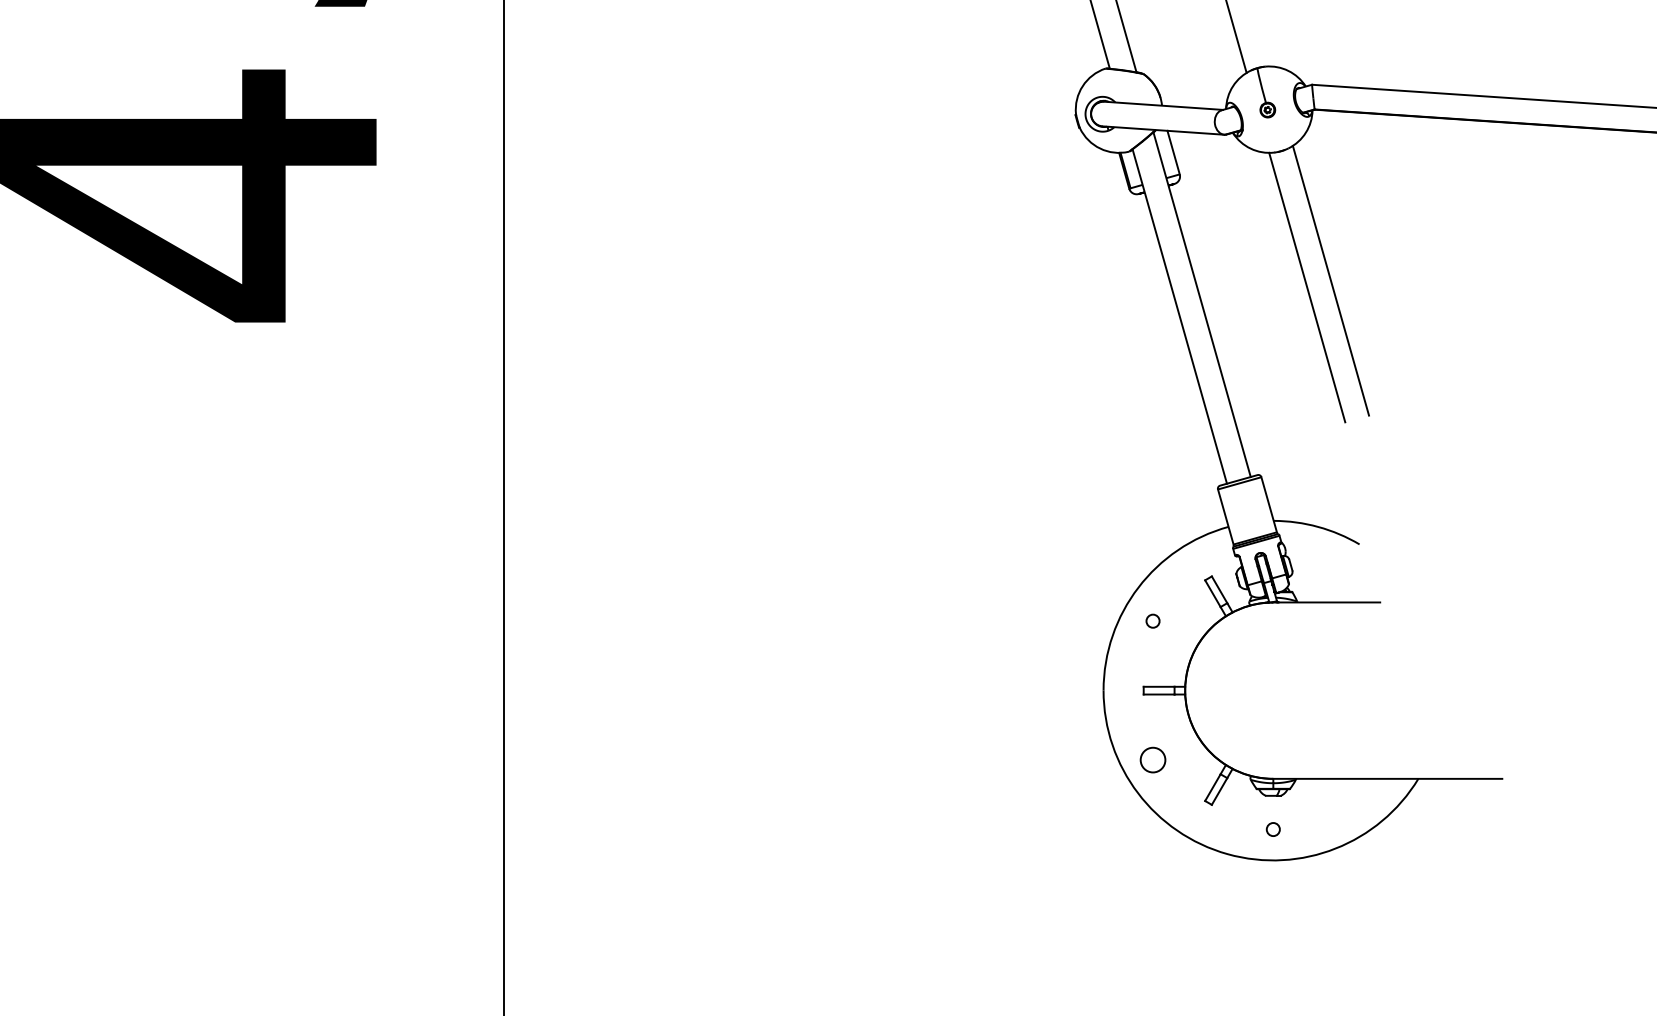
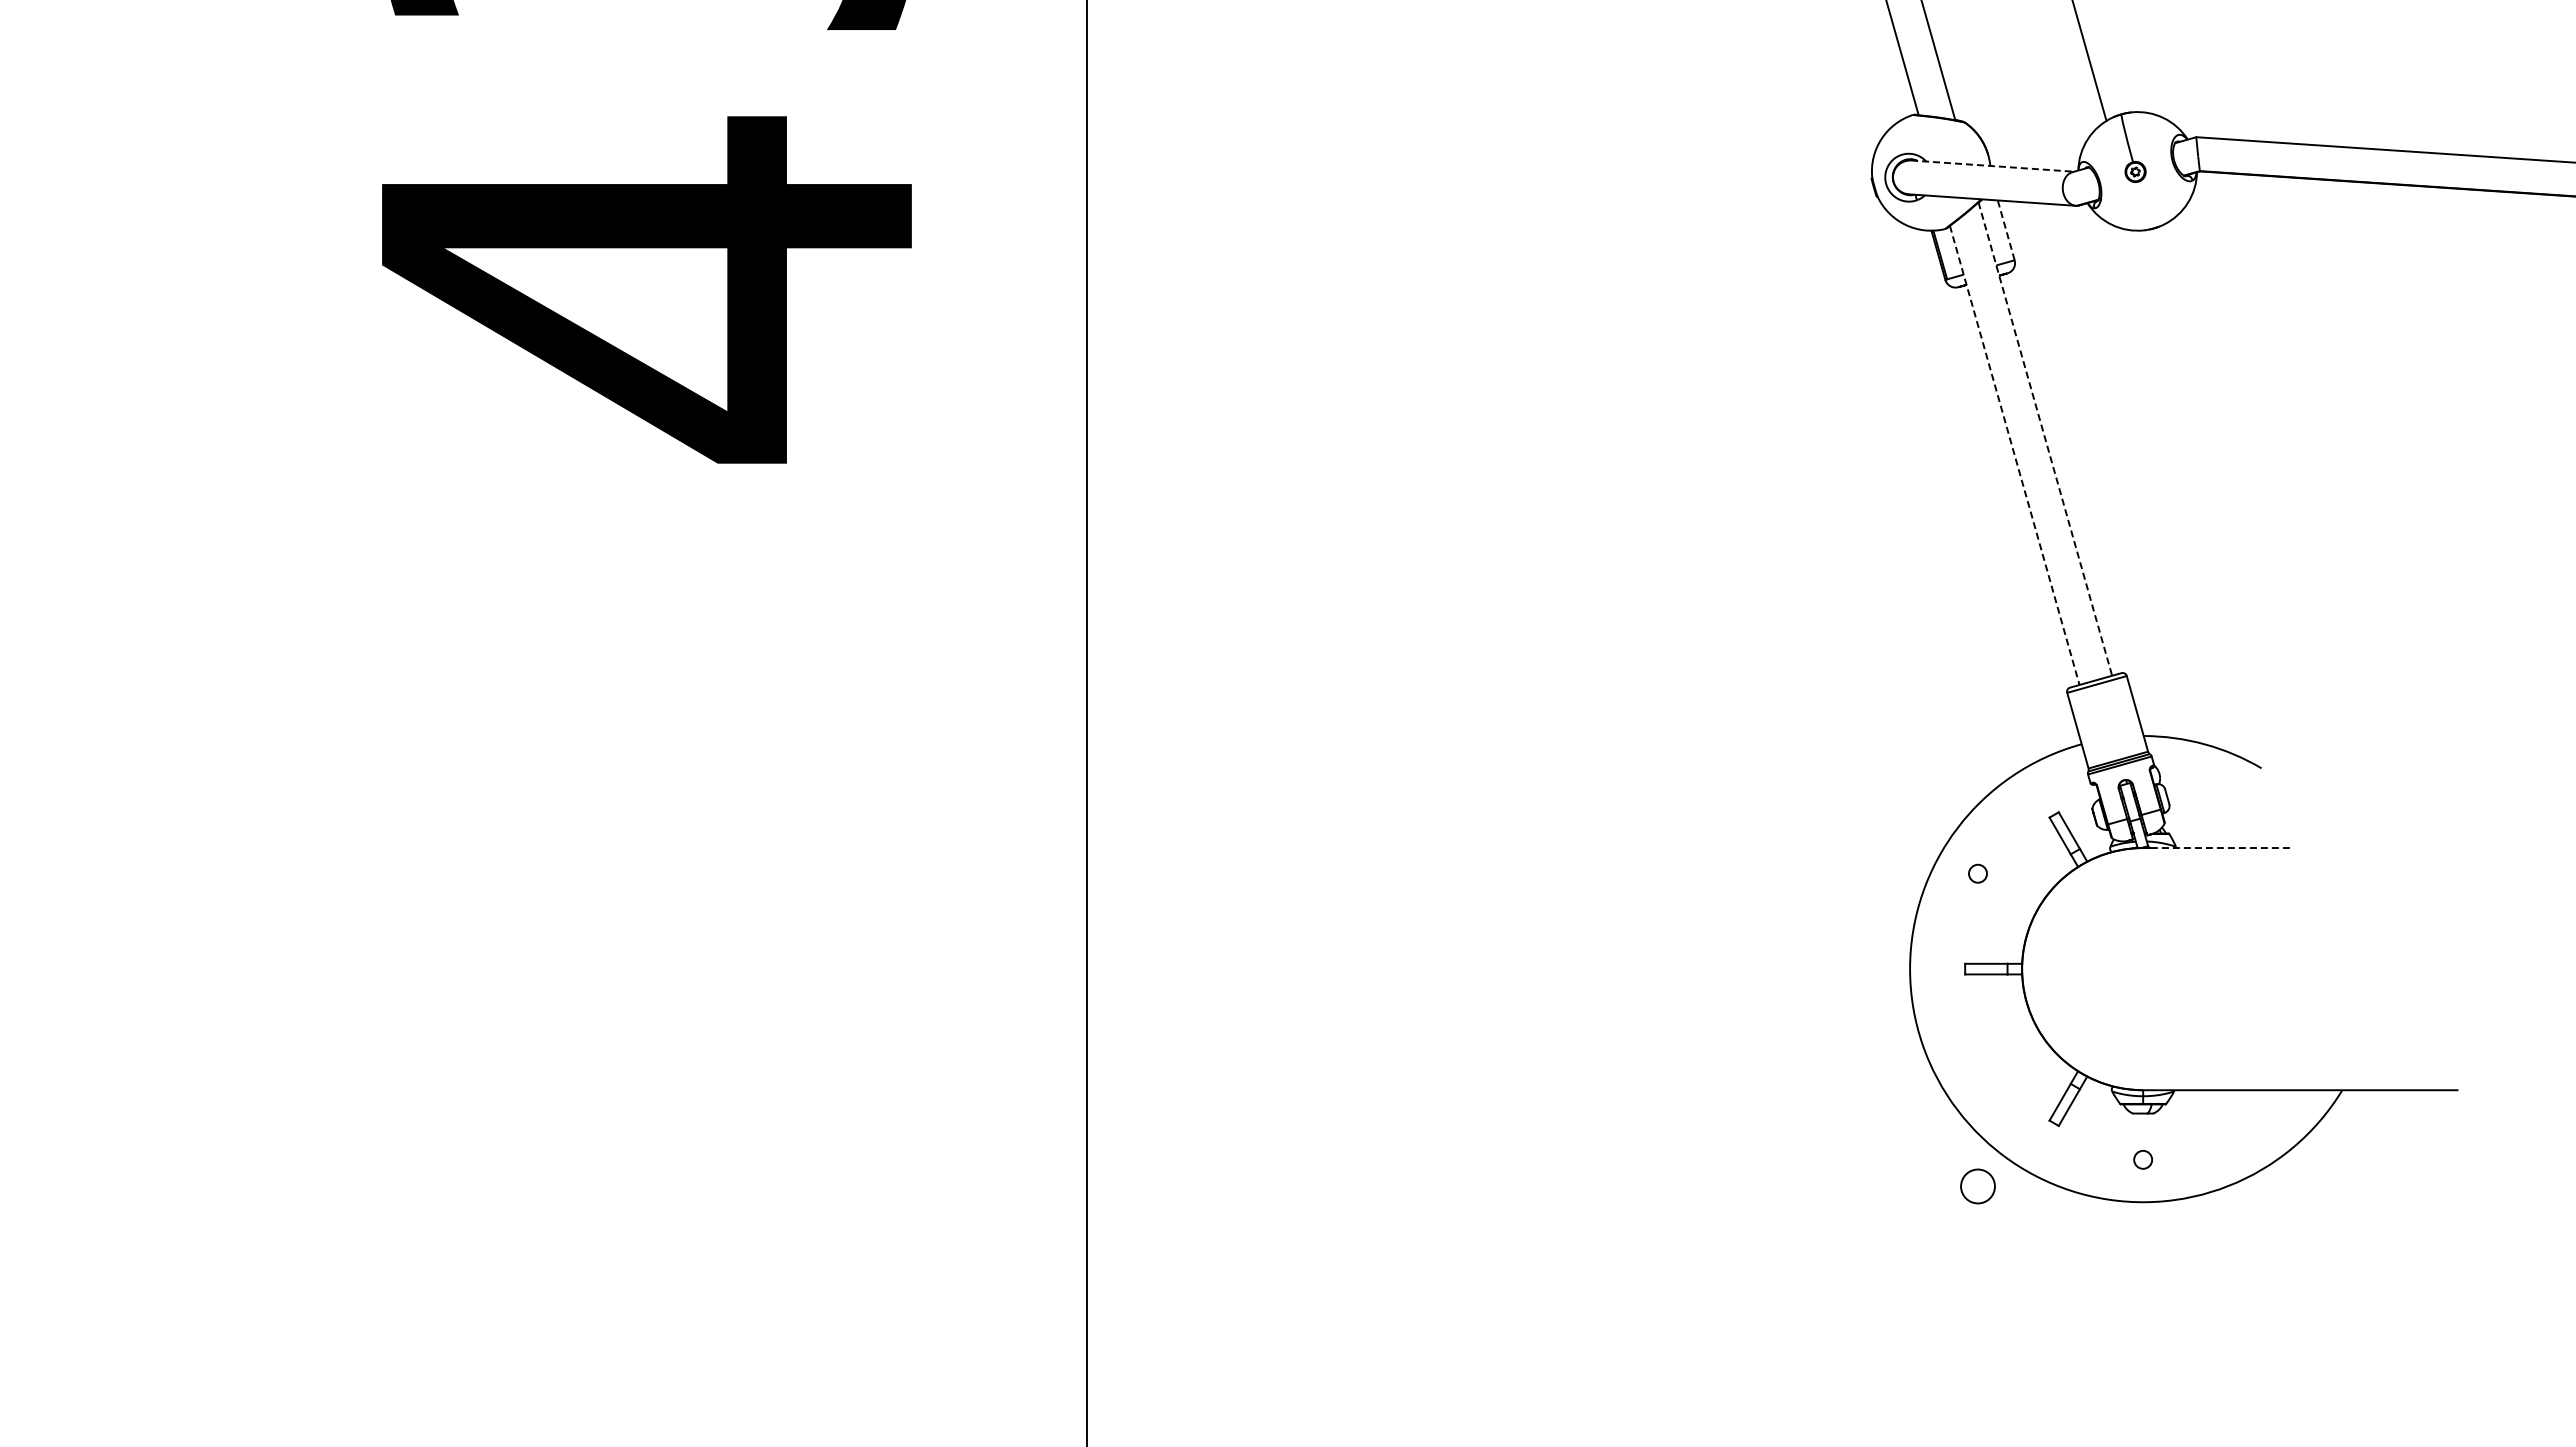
line: (1163, 106) -> (1992, 166), solid -> dashed
line: (1173, 151) -> (2006, 229), solid -> dashed
line: (1331, 280) -> (2222, 406), removed
line: (1307, 287) -> (2189, 415), removed
line: (1202, 304) -> (2045, 439), solid -> dashed
line: (1179, 316) -> (2014, 455), solid -> dashed
line: (1326, 602) -> (2216, 848), solid -> dashed
circle: (1152, 760) -> (1977, 1186), moved

